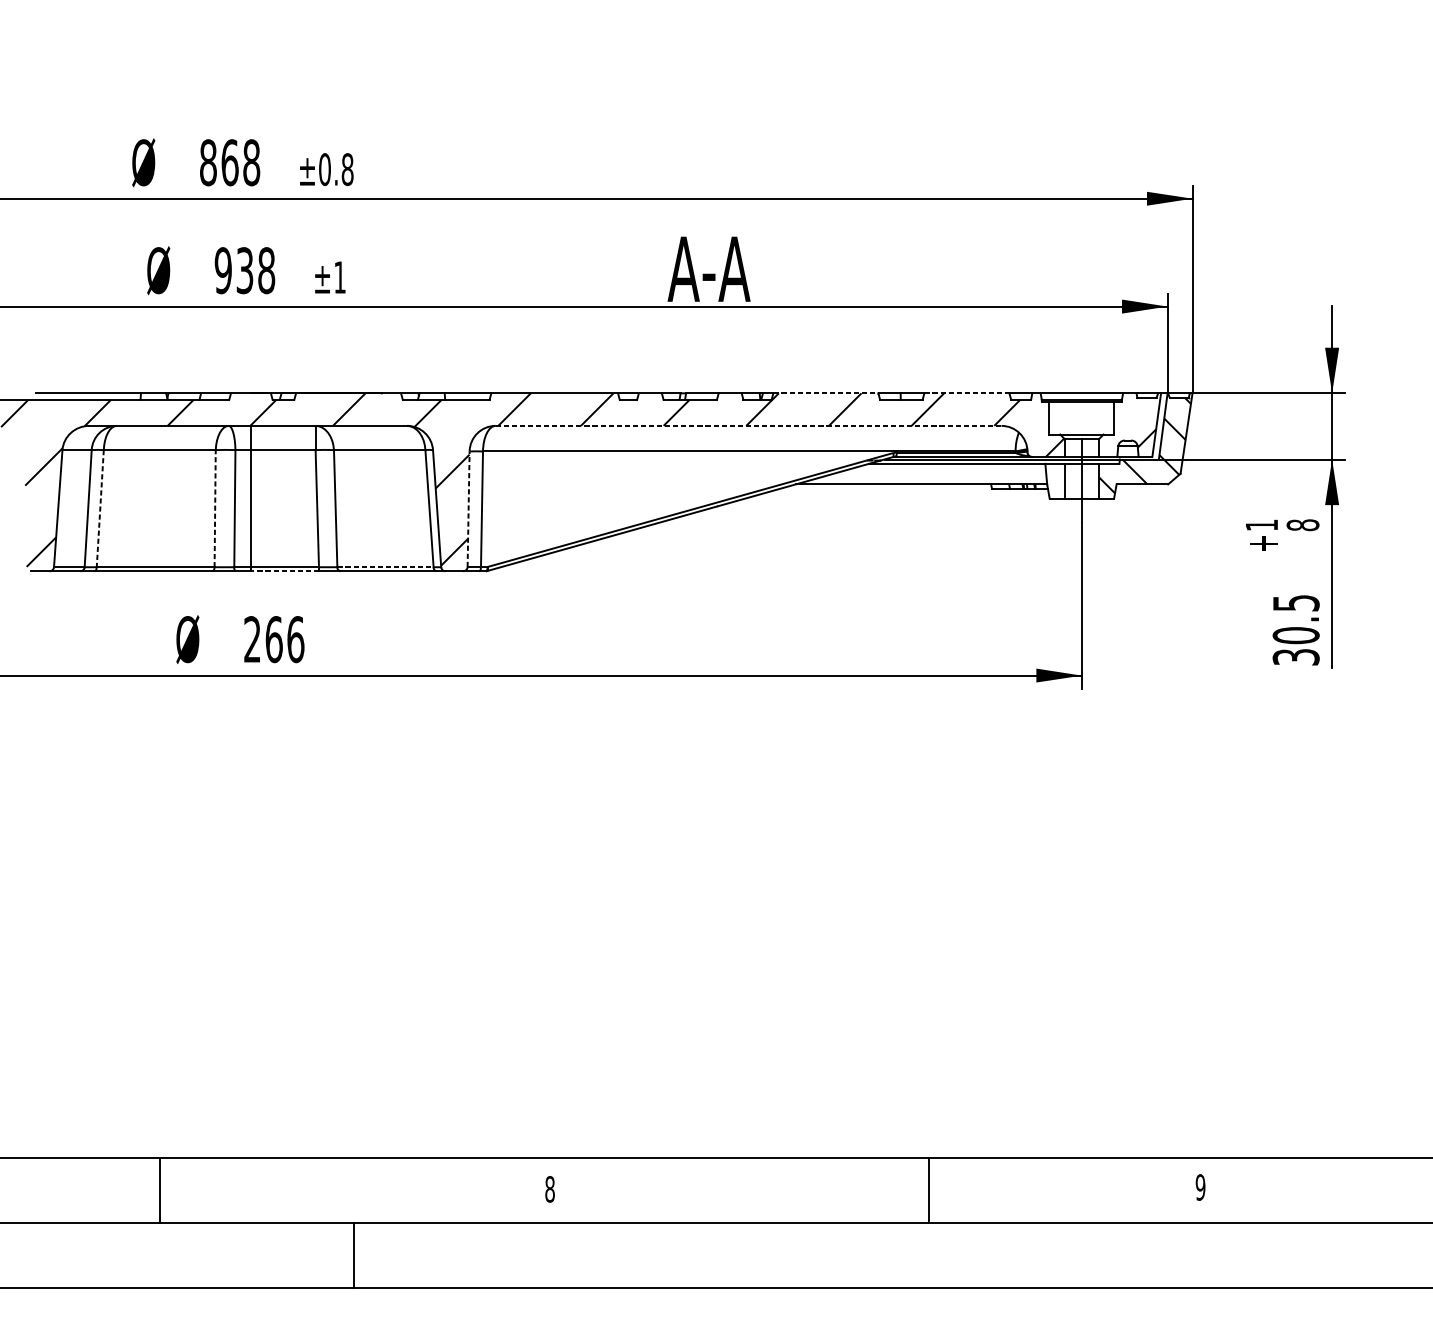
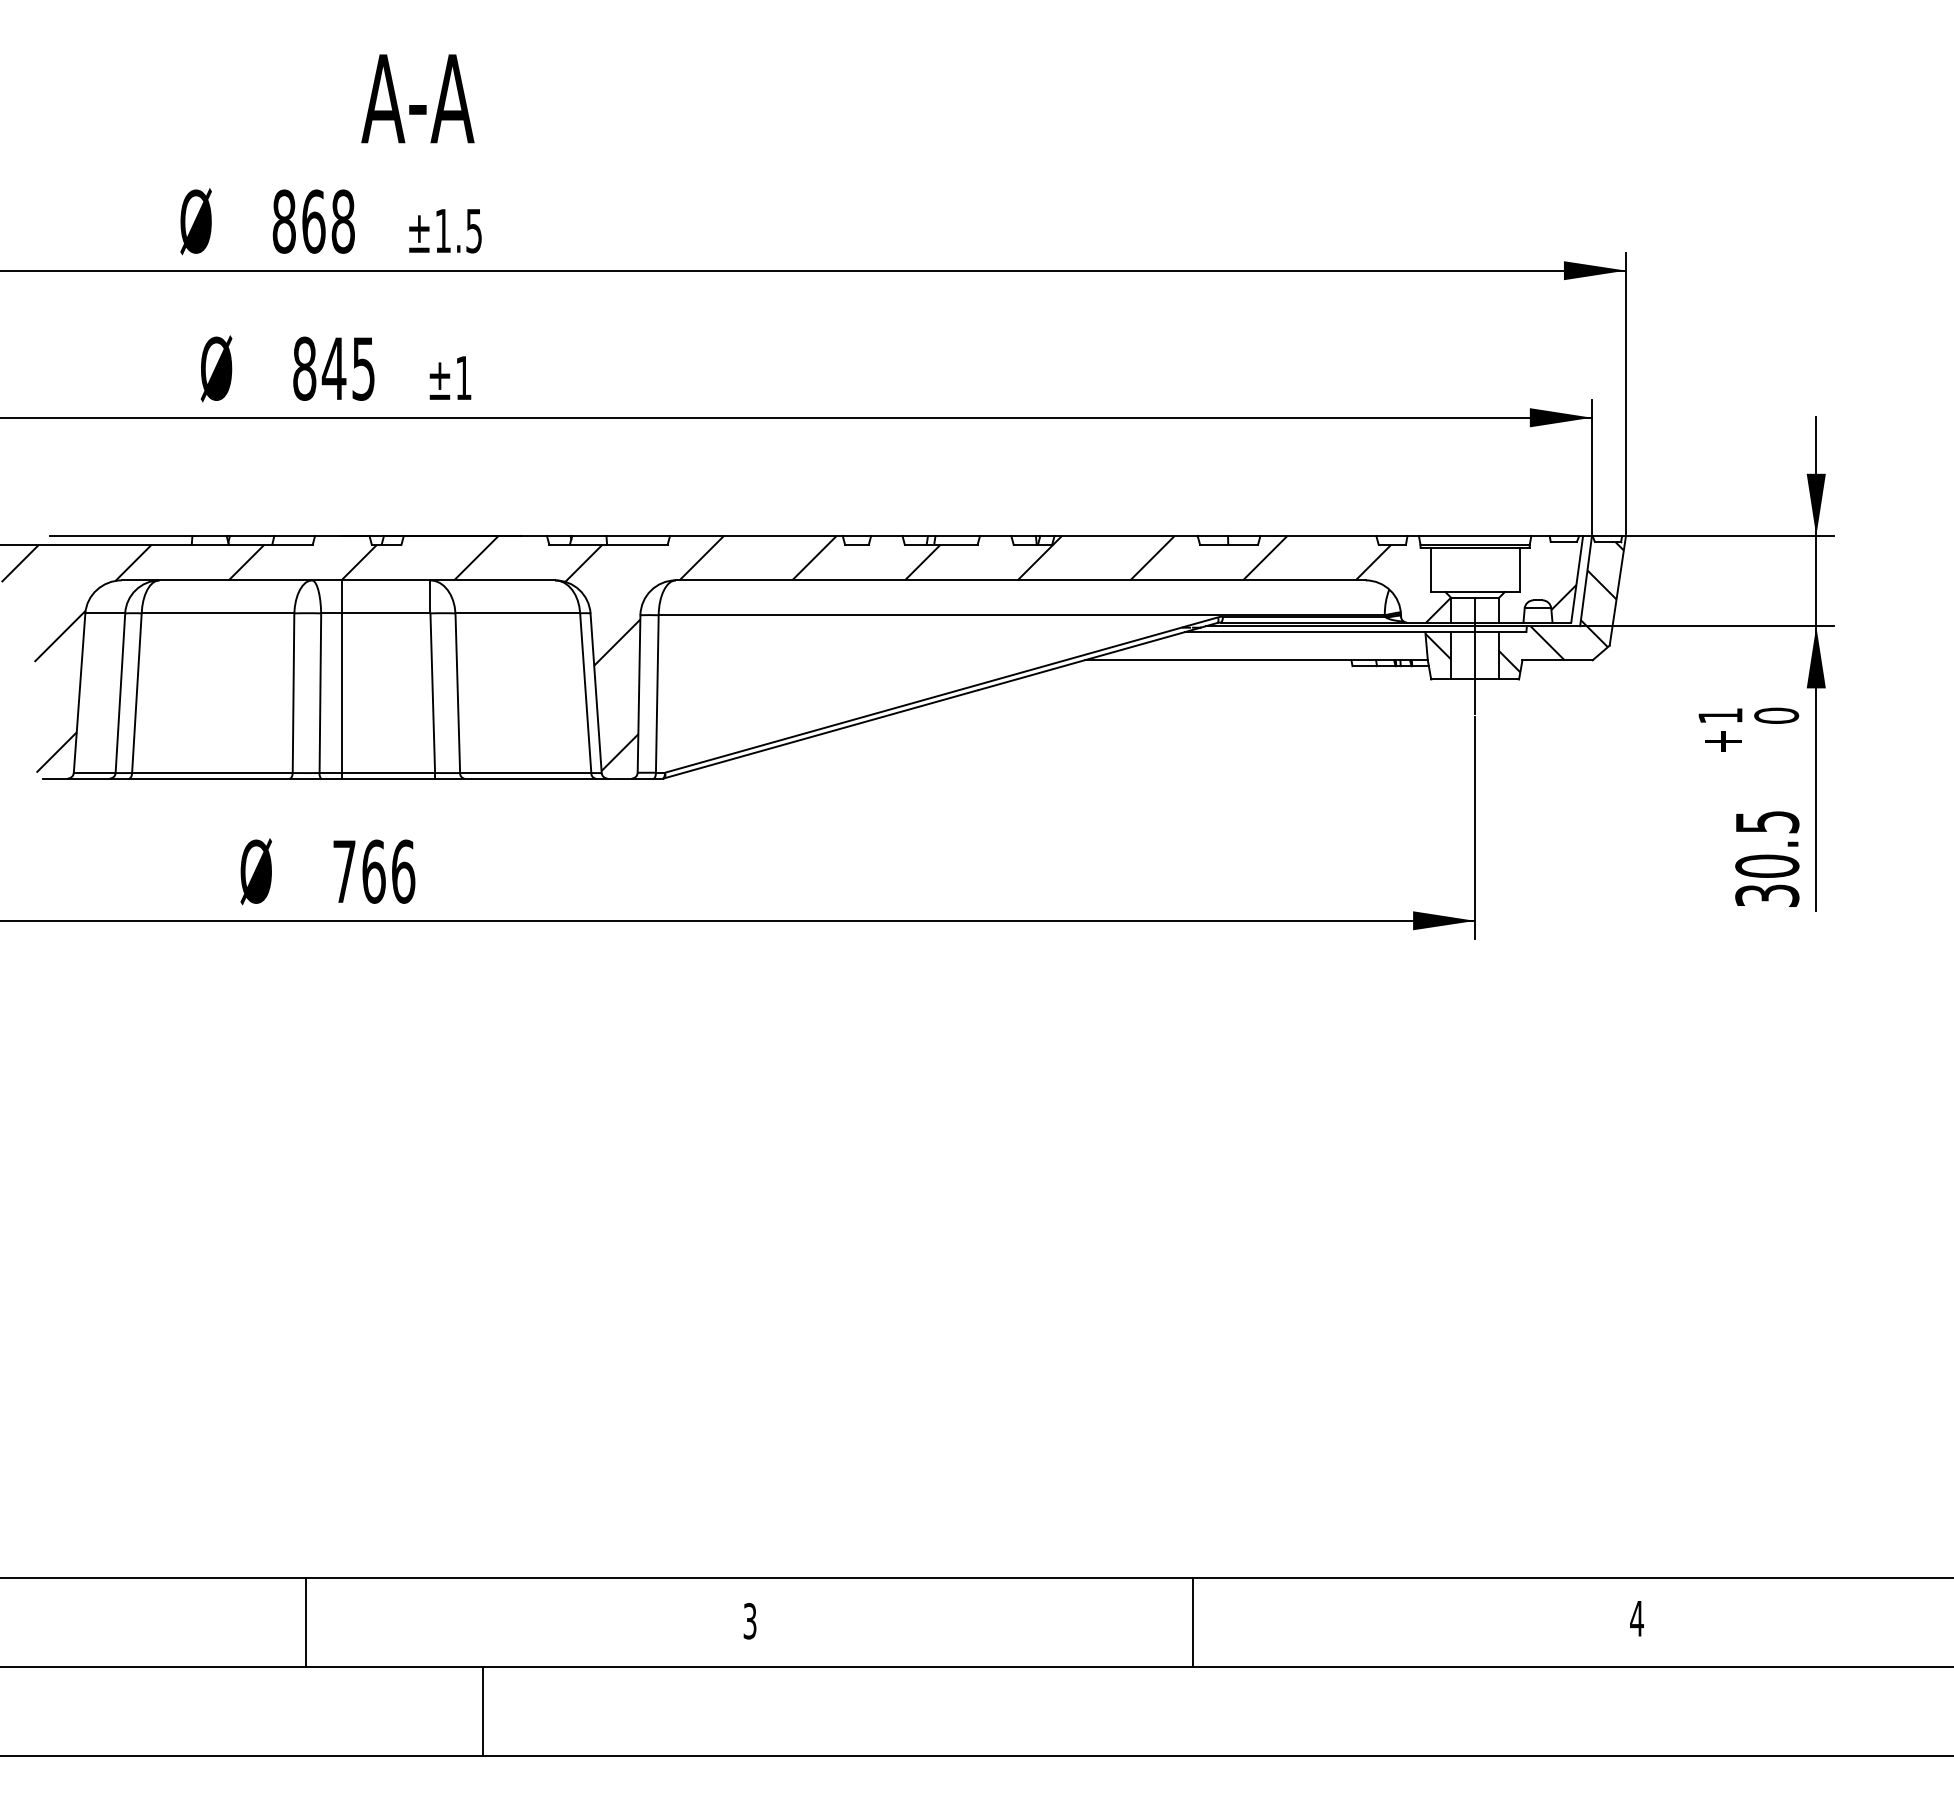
text: (336, 169) -> (458, 230), ±0.8 -> ±1.5
text: (708, 269) -> (417, 98), moved
text: (245, 270) -> (334, 368), 938 -> 845
line: (826, 393) -> (1126, 536), dashed -> solid
line: (966, 393) -> (1318, 536), dashed -> solid
line: (748, 425) -> (1020, 580), dashed -> solid
hatch: (1055, 474) -> (1438, 646), added
line: (99, 508) -> (136, 693), dashed -> solid
line: (215, 508) -> (293, 693), dashed -> solid
line: (468, 508) -> (639, 693), dashed -> solid
text: (1302, 525) -> (1776, 715), 8 -> 0
line: (385, 567) -> (525, 773), dashed -> solid
line: (284, 571) -> (388, 778), dashed -> solid
text: (252, 638) -> (344, 870), 266 -> 766
text: (1200, 1187) -> (1636, 1618), 9 -> 4
text: (549, 1189) -> (749, 1621), 8 -> 3
line: (160, 1190) -> (305, 1622), moved
line: (928, 1190) -> (1193, 1622), moved

